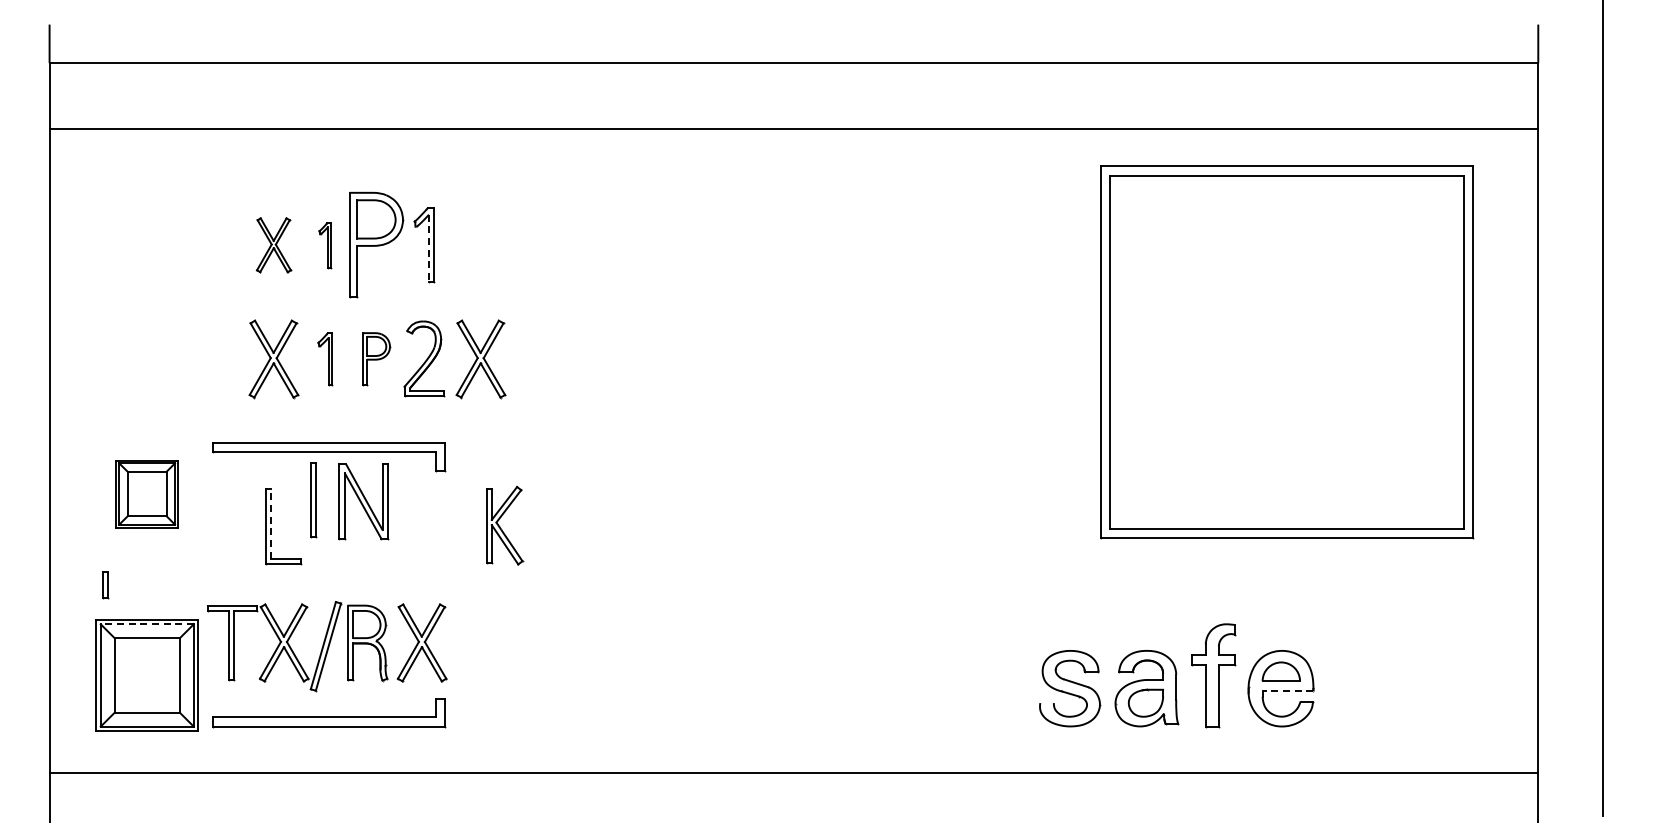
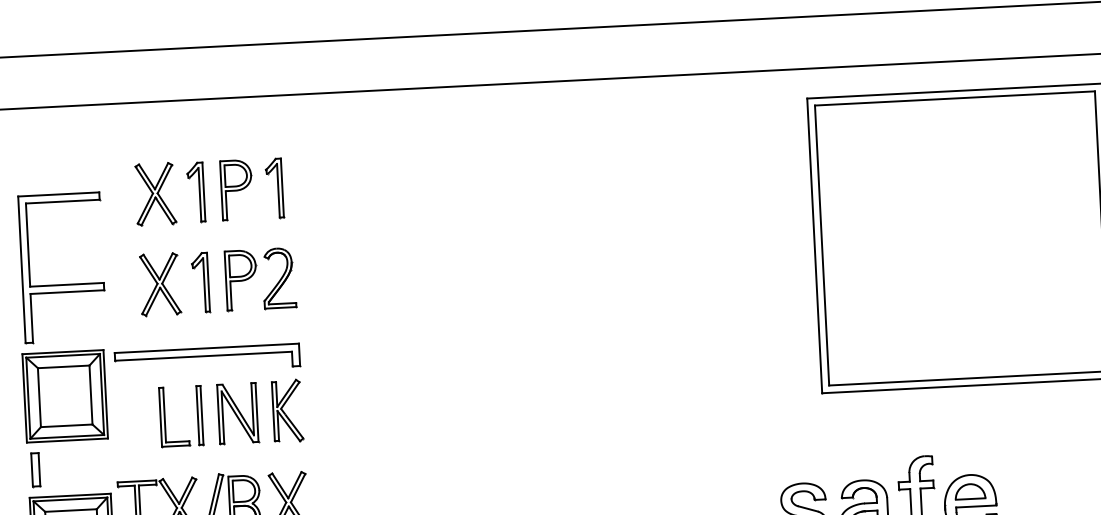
part: (273, 245) -> (155, 194), size x1.43
part: (325, 245) -> (196, 192), size x1.67
part: (376, 245) -> (236, 190), size x0.71
line: (429, 248) -> (278, 190), dashed -> solid
part: (152, 353) -> (63, 284), added
part: (325, 359) -> (200, 282), size x1.43
part: (376, 359) -> (241, 280), size x1.43
part: (480, 359) -> (323, 276), removed
part: (146, 493) -> (64, 395), size x1.67
part: (313, 500) -> (199, 416), moved
part: (363, 501) -> (237, 413), moved
line: (271, 523) -> (164, 414), dashed -> solid
part: (505, 525) -> (288, 410), moved
part: (105, 585) -> (35, 470), size x1.67
line: (147, 624) -> (70, 499), dashed -> solid
line: (1287, 690) -> (975, 506), dashed -> solid

